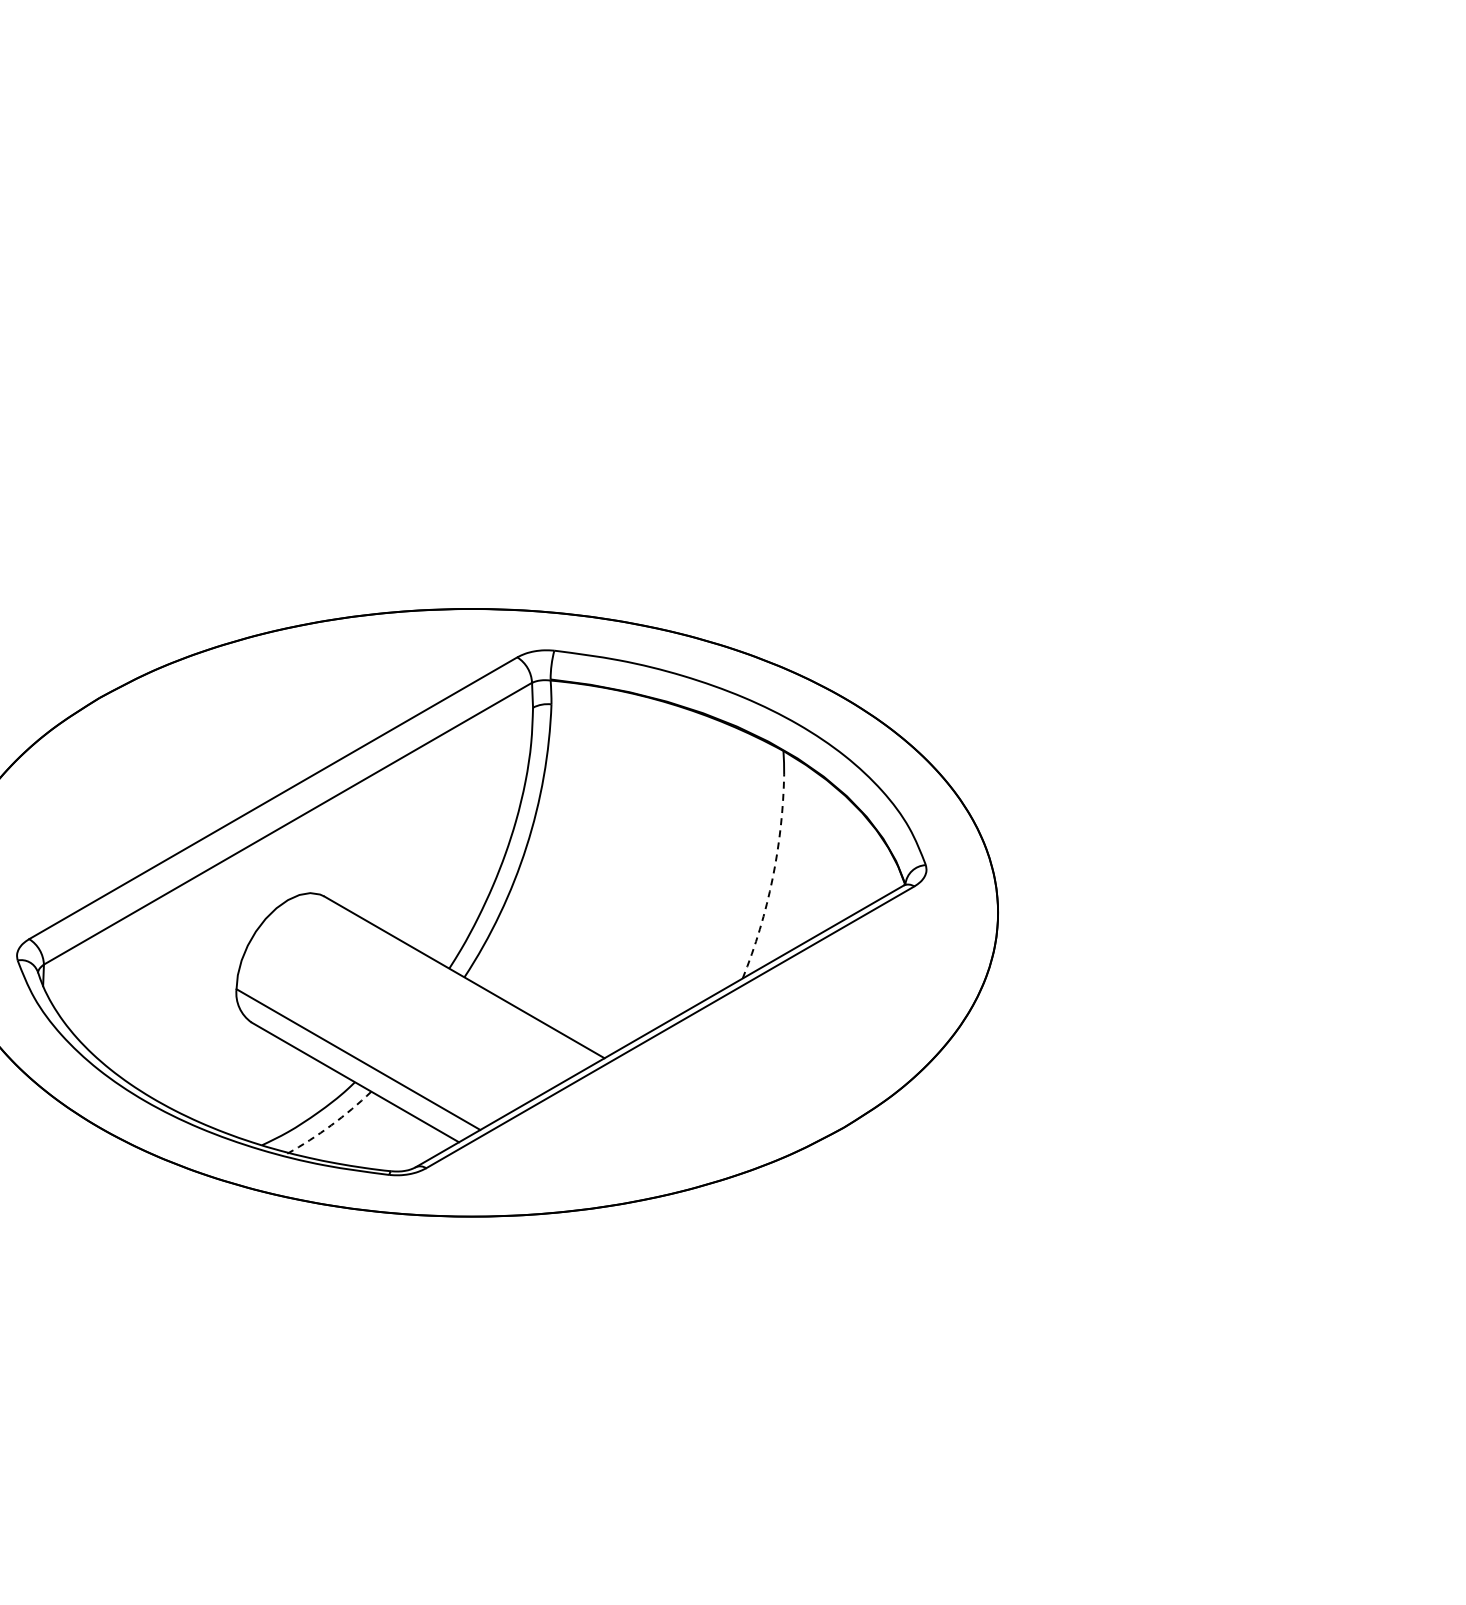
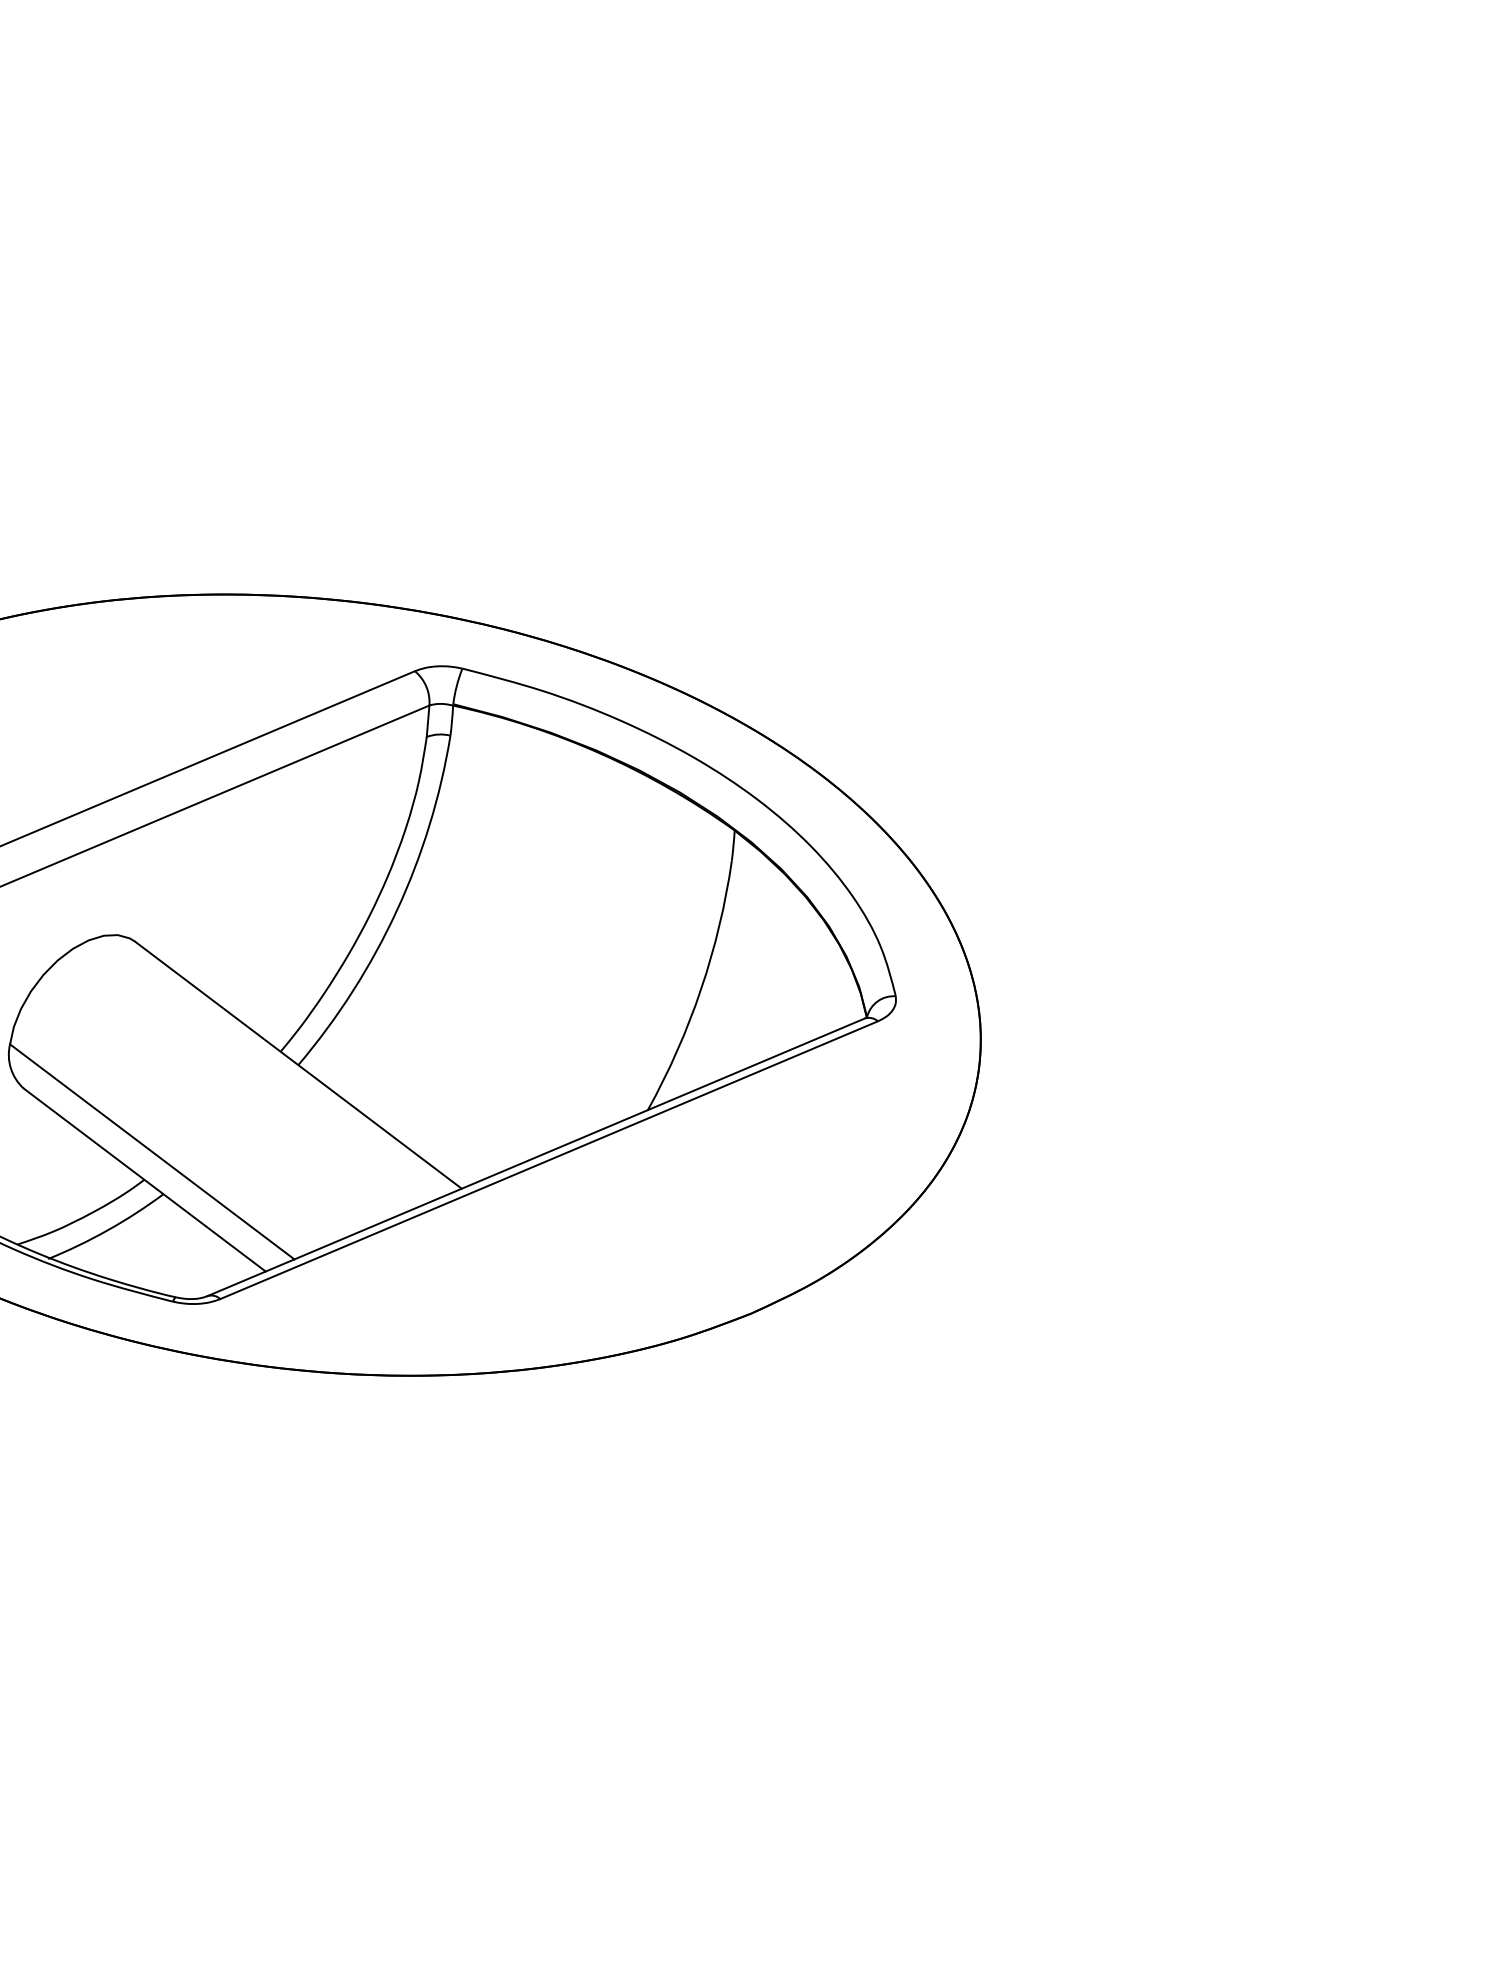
arc: (772, 878) -> (700, 989), dashed -> solid
arc: (331, 1125) -> (108, 1230), dashed -> solid

